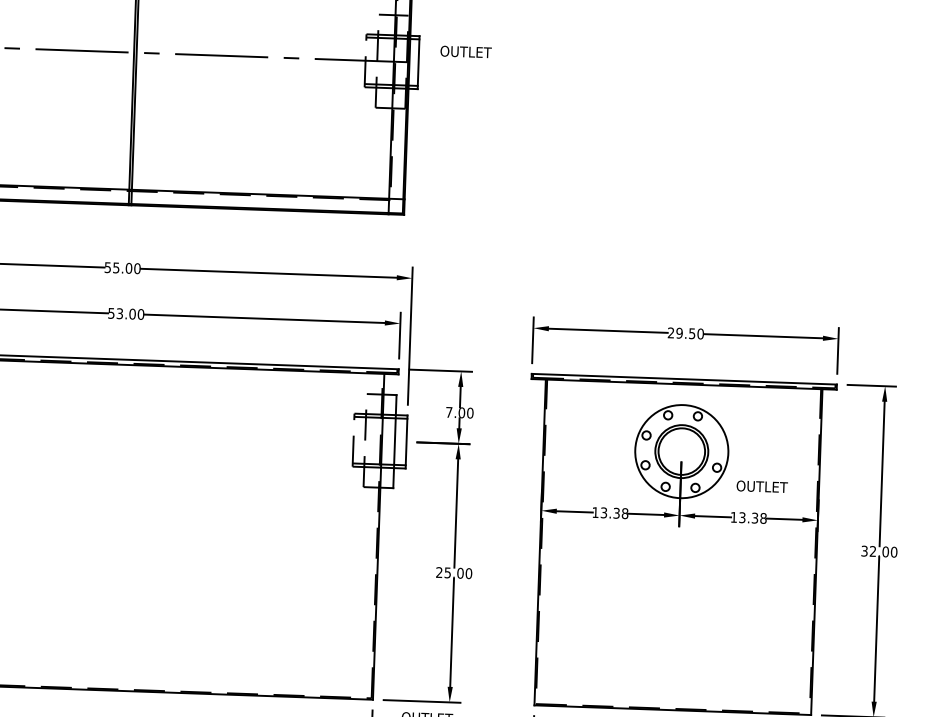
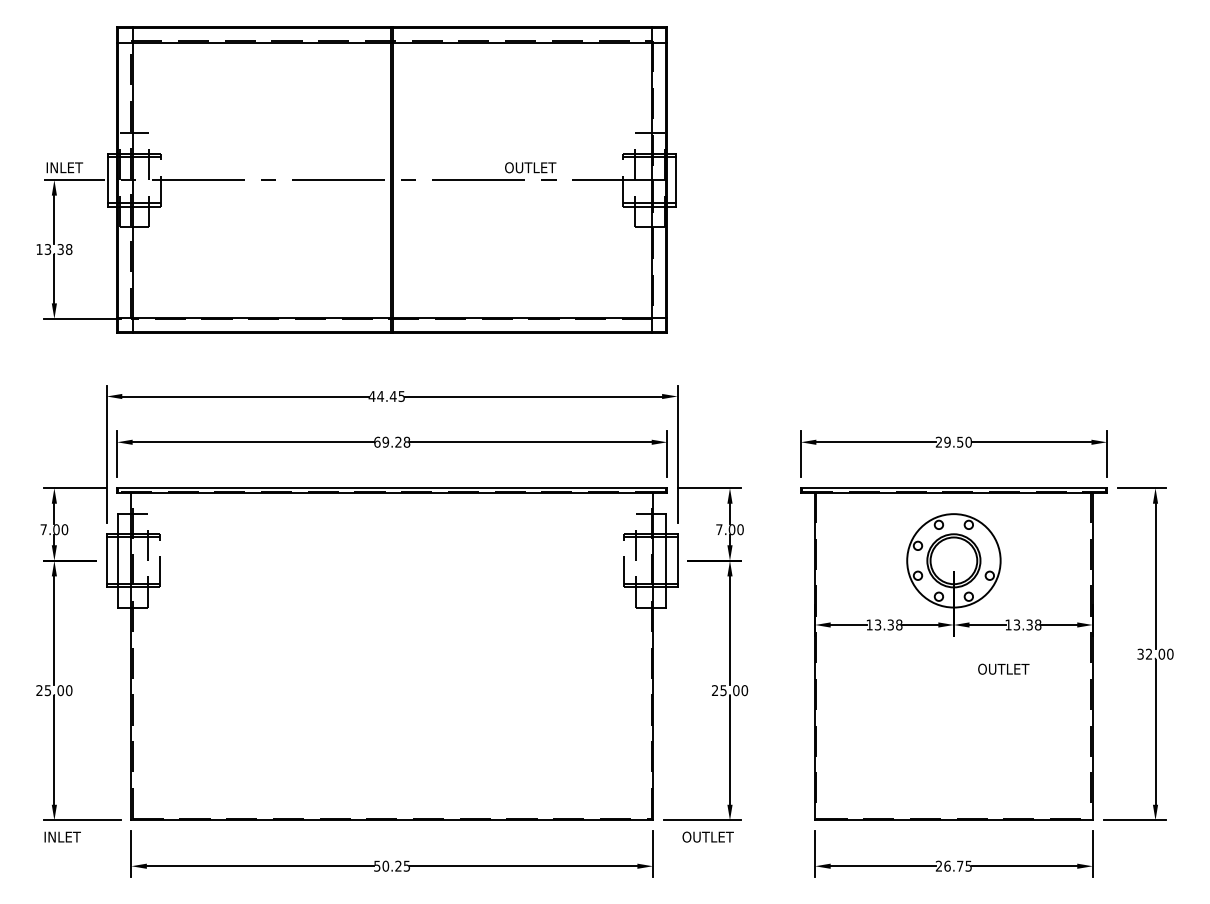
text: (465, 51) -> (530, 167), moved
text: (122, 268) -> (386, 396), 55.00 -> 44.45
text: (126, 313) -> (392, 441), 53.00 -> 69.28
text: (761, 486) -> (1003, 668), moved

